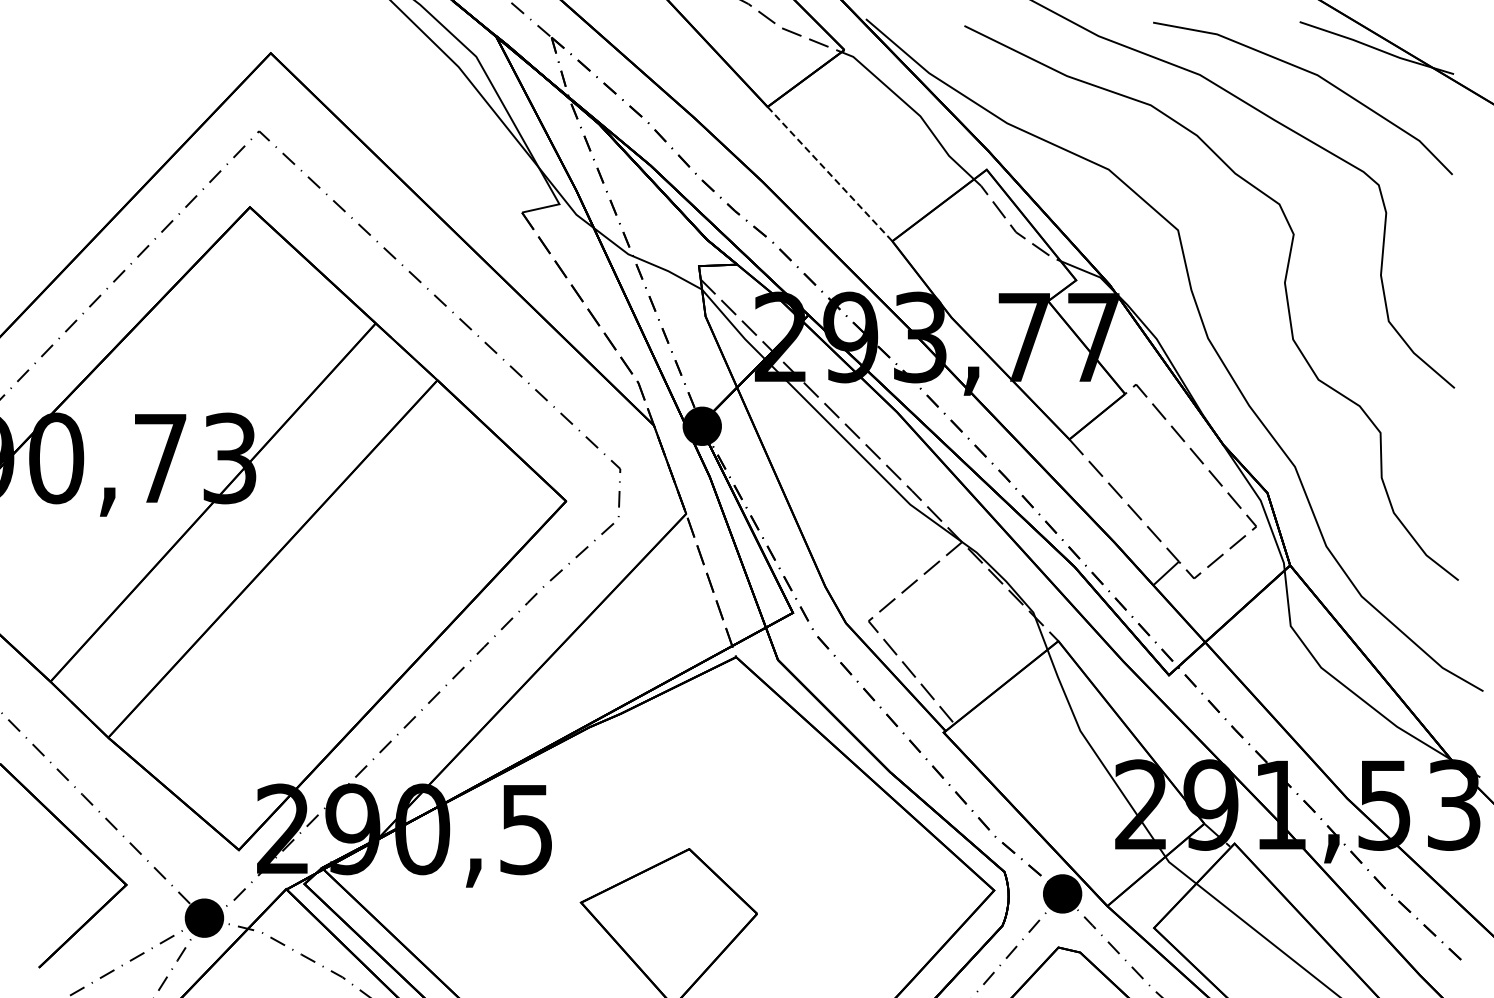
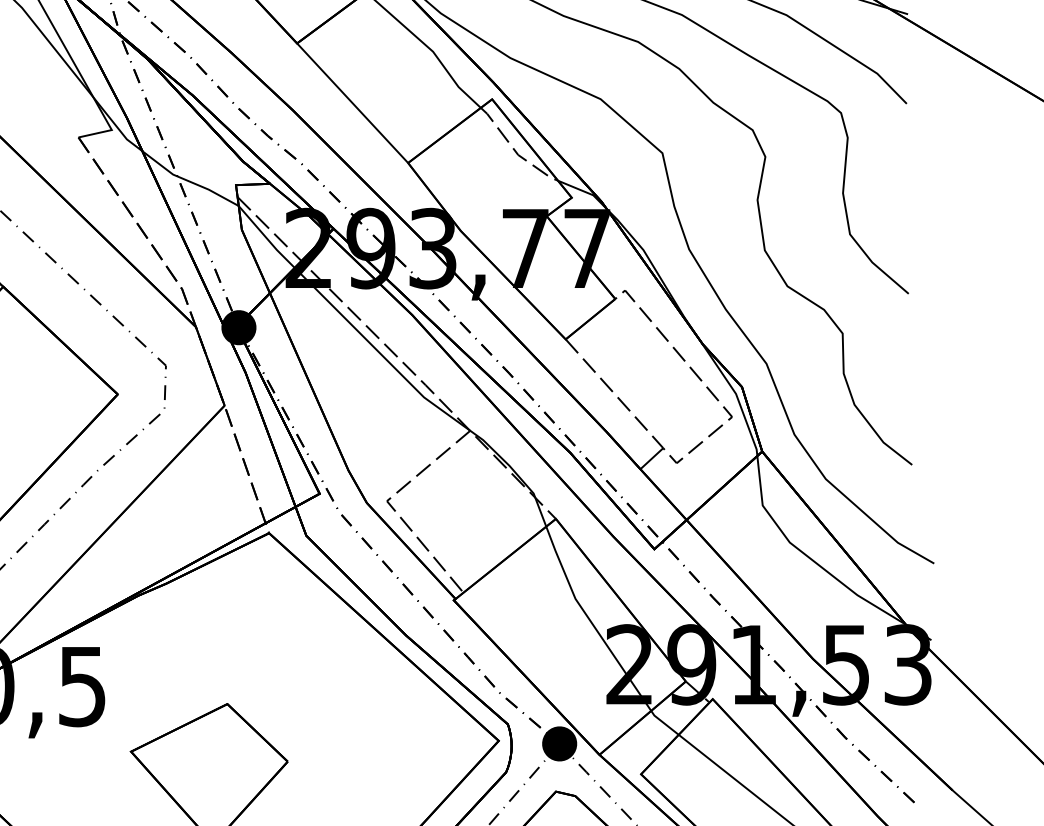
line: (830, 174) -> (353, 103), dashed -> solid

